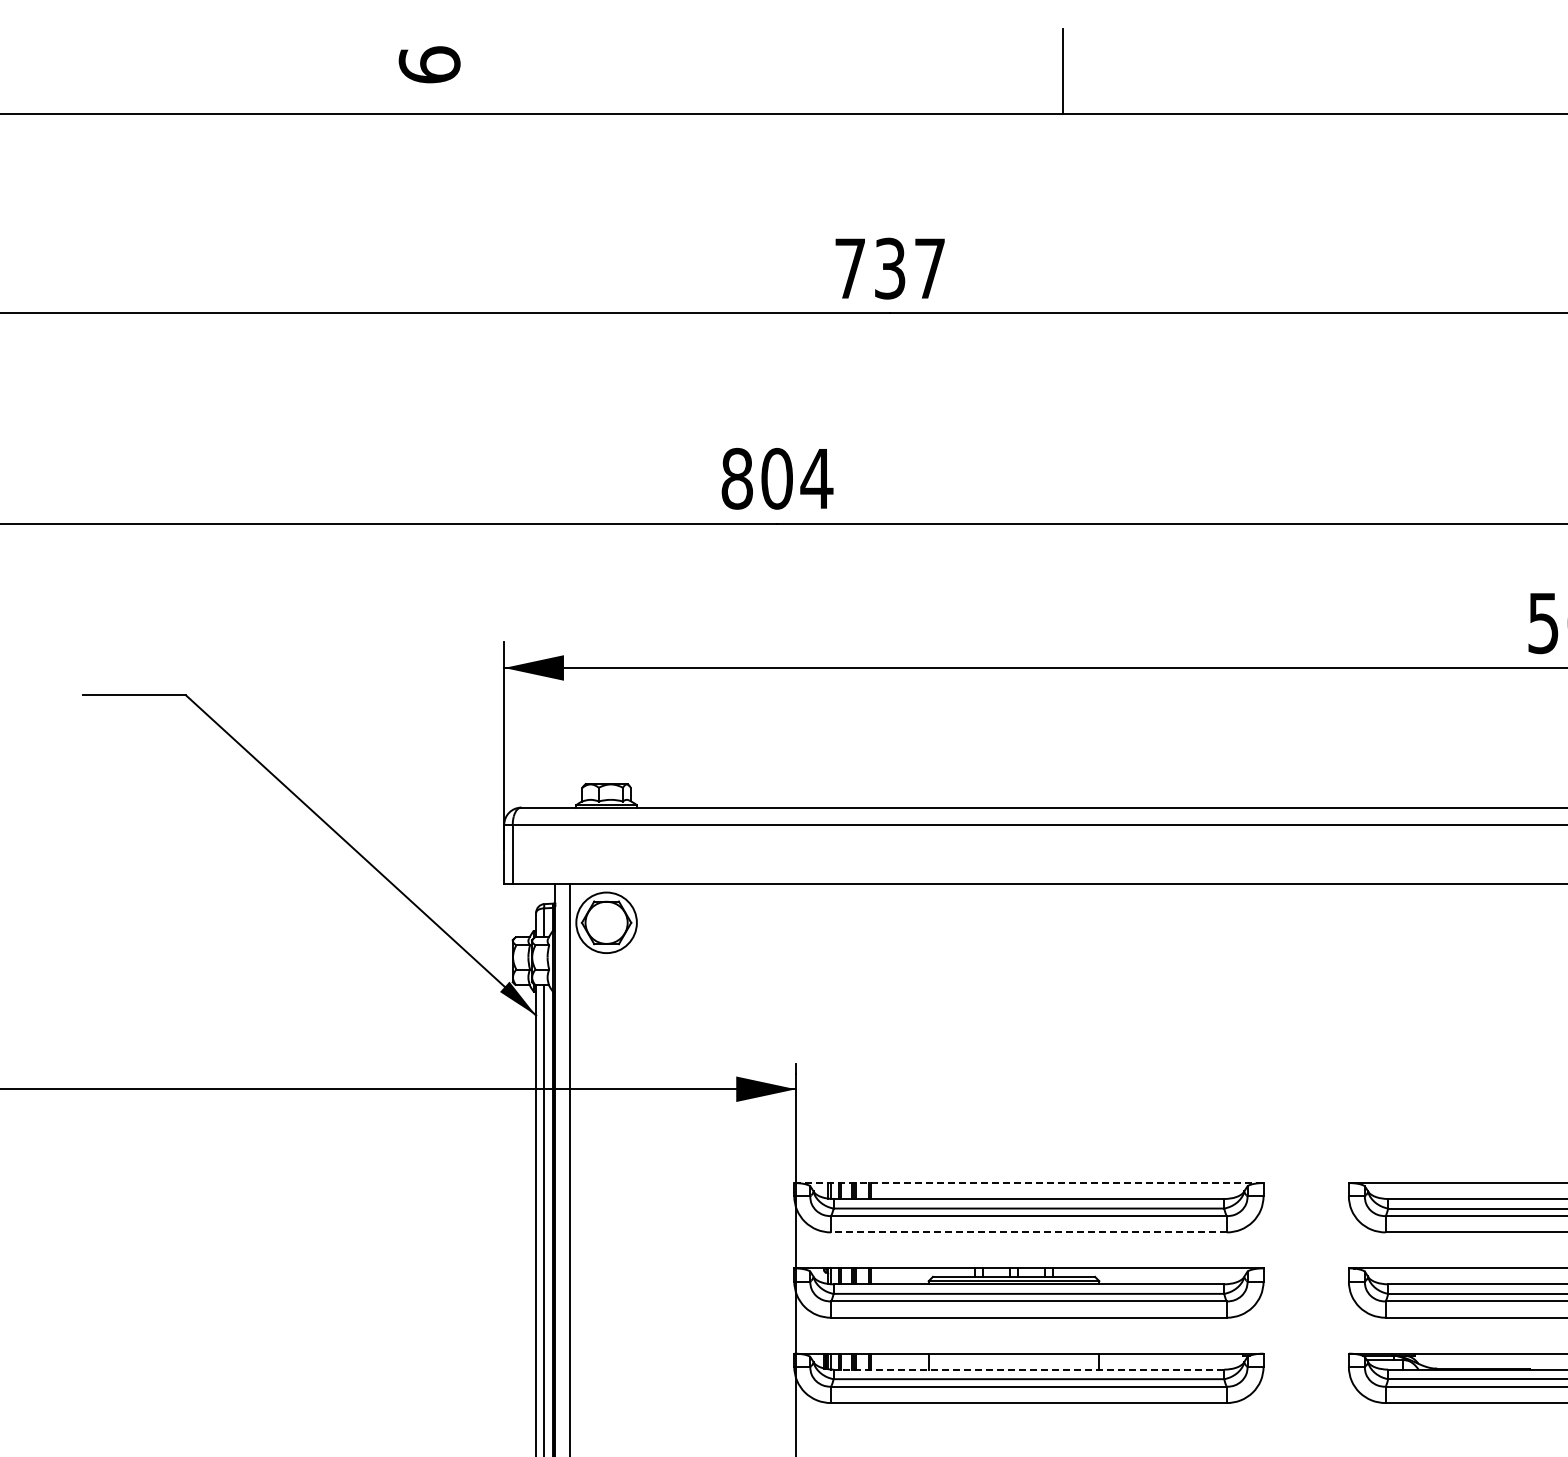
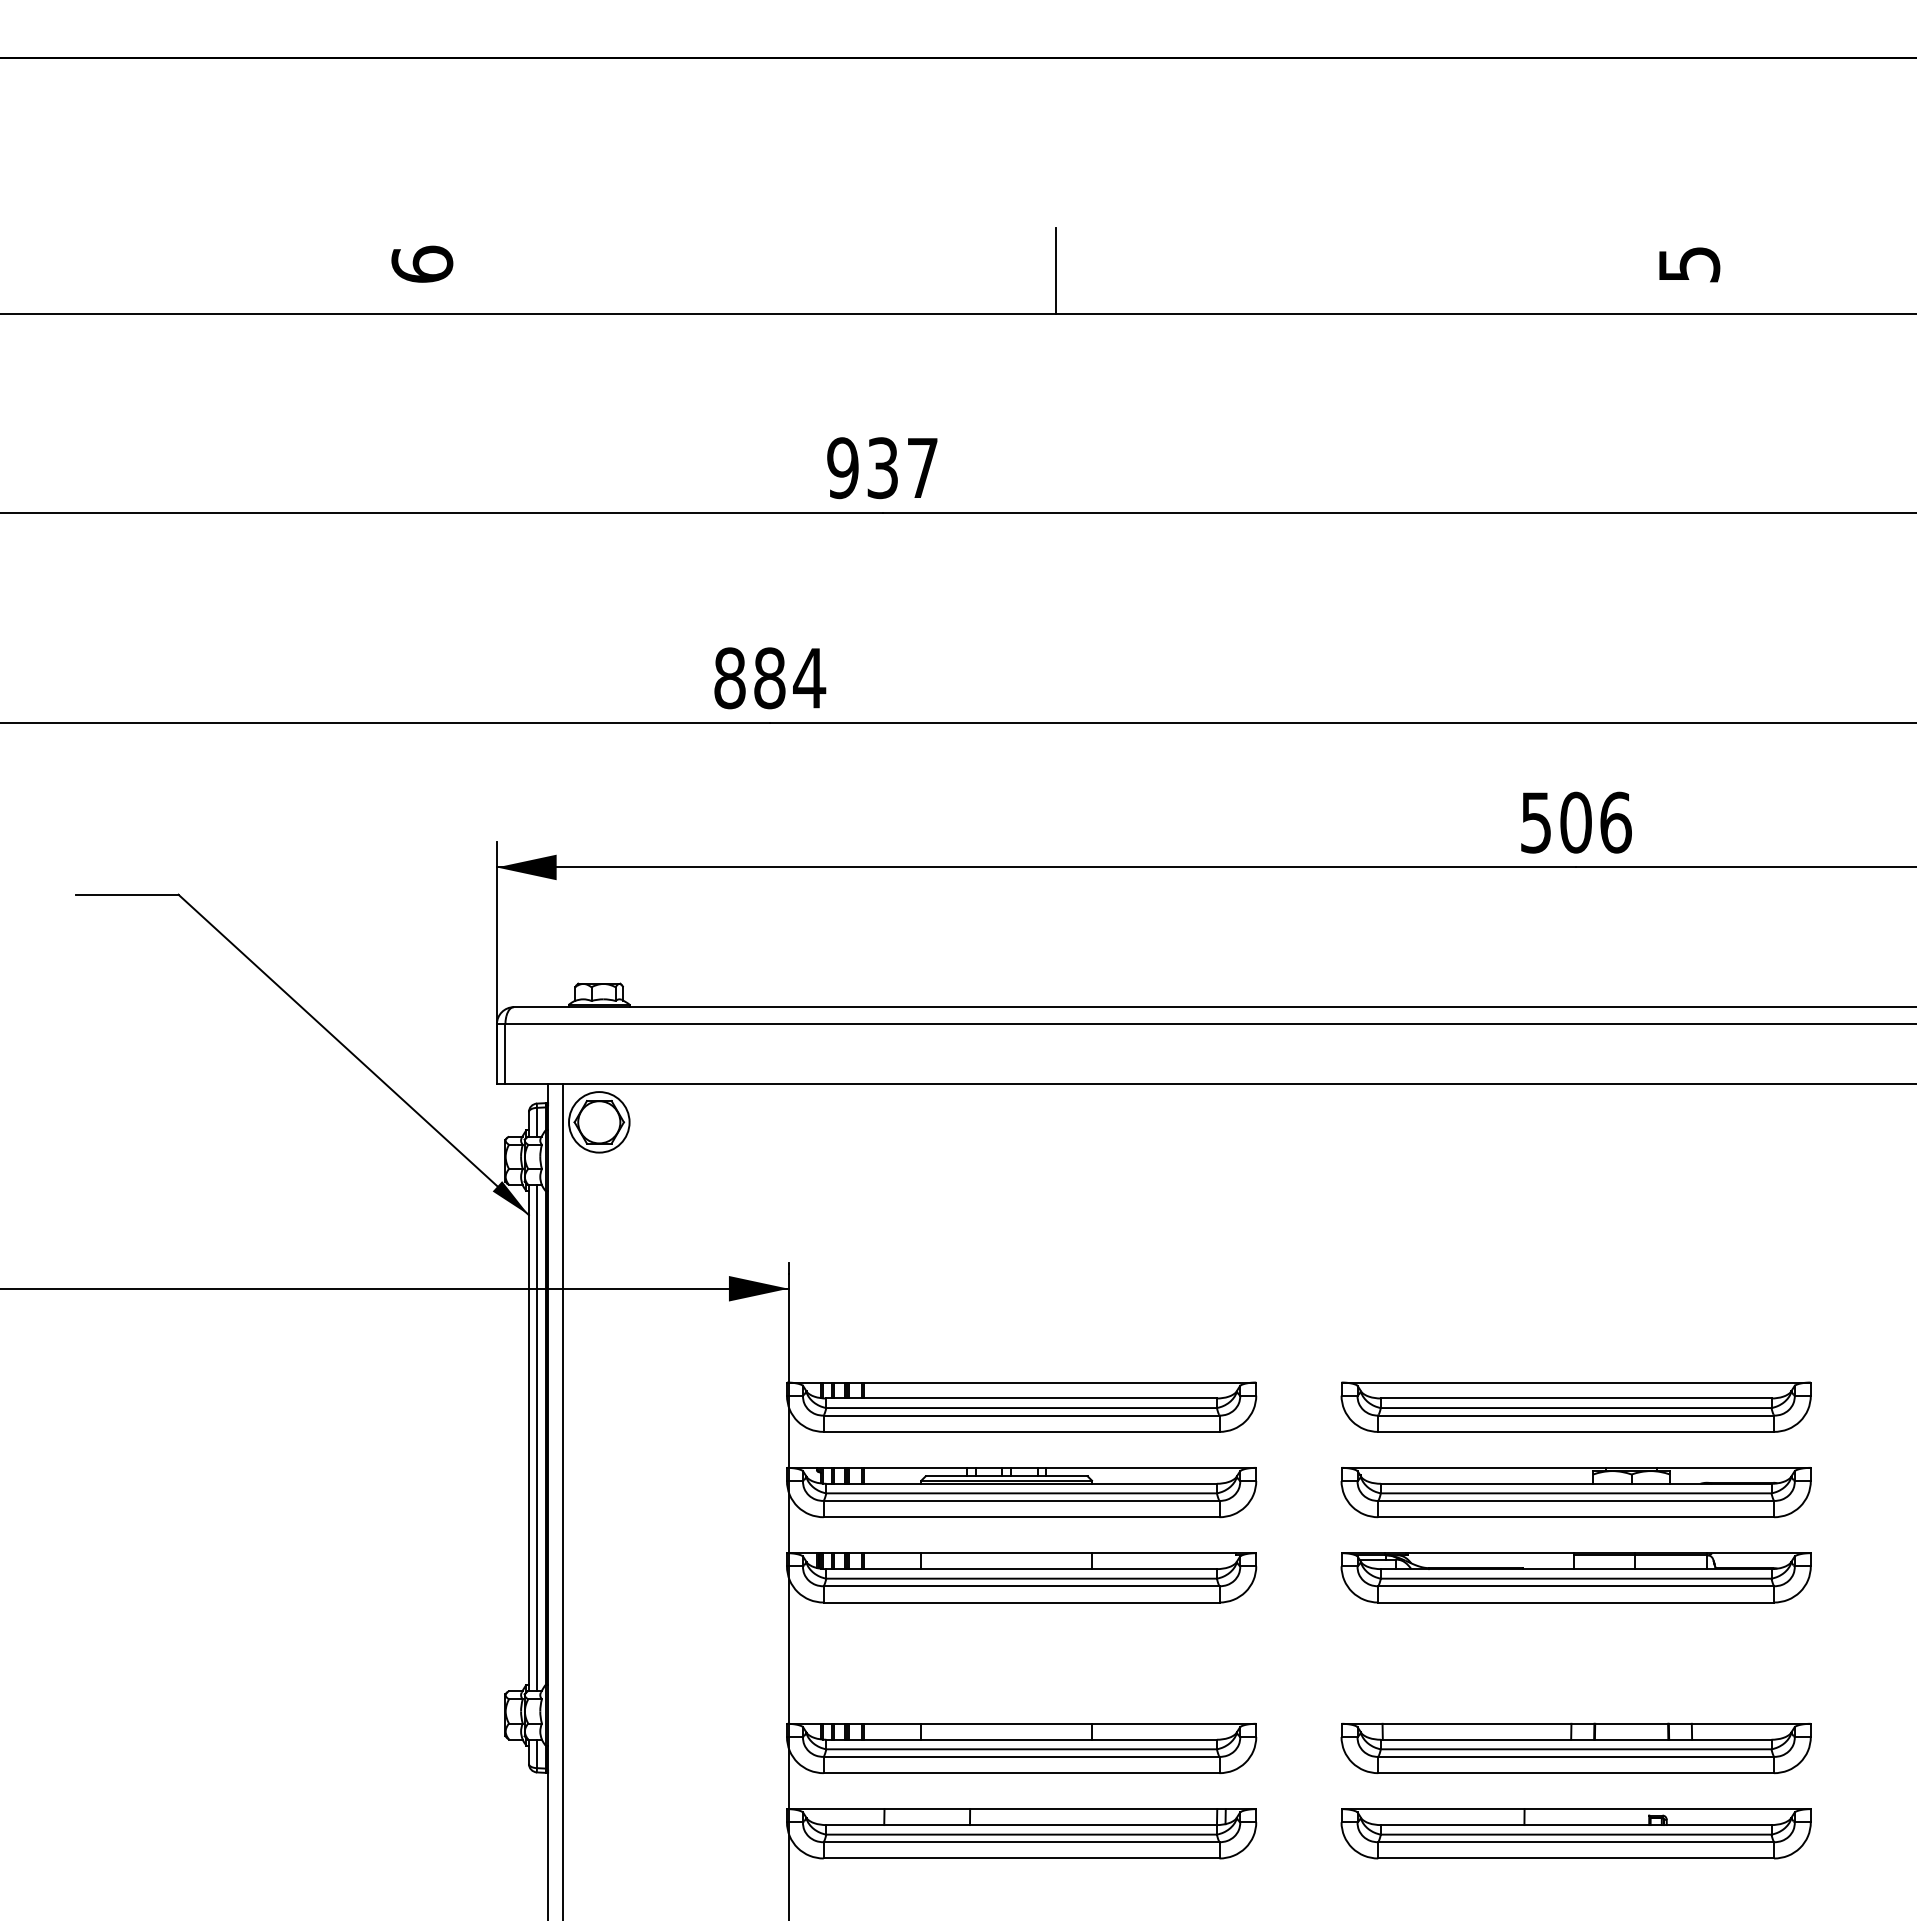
text: (849, 269) -> (842, 468), 737 -> 937
text: (776, 478) -> (769, 677), 804 -> 884
line: (1028, 1183) -> (1021, 1382), dashed -> solid
line: (1028, 1232) -> (1021, 1431), dashed -> solid
line: (1028, 1370) -> (1021, 1569), dashed -> solid

